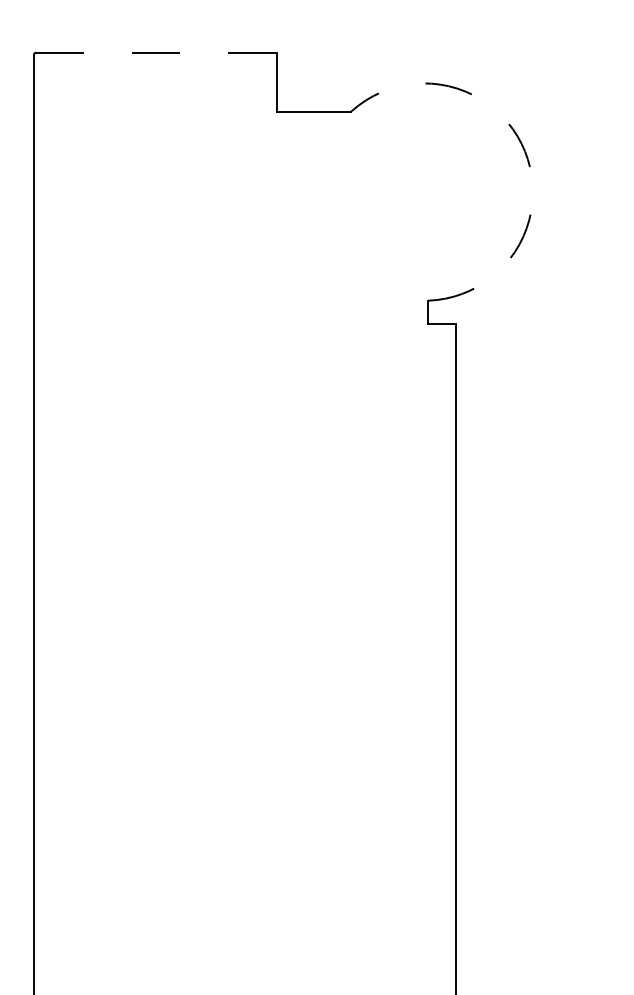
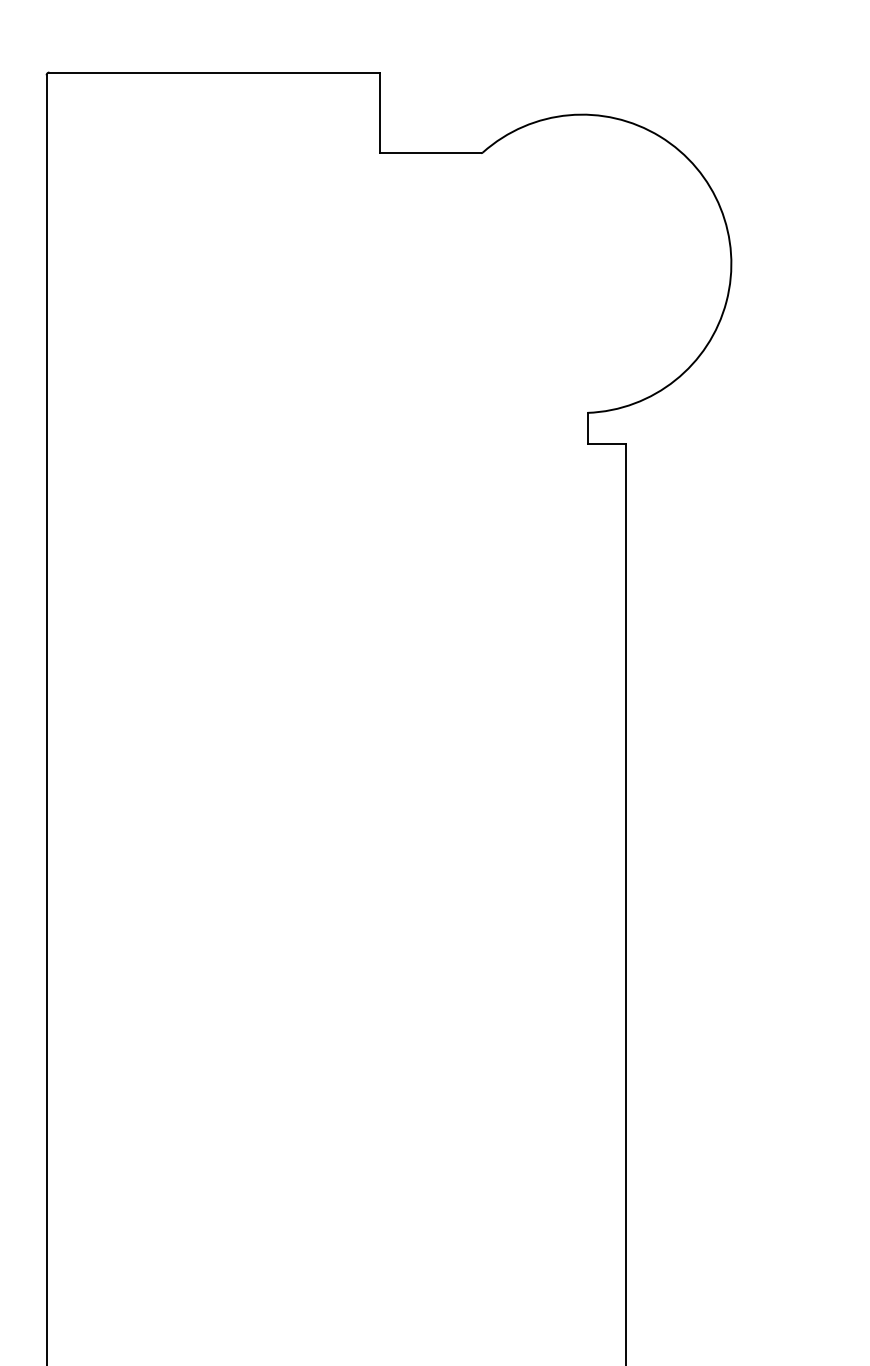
line: (156, 52) -> (214, 72), dashed -> solid
arc: (525, 151) -> (721, 208), dashed -> solid

